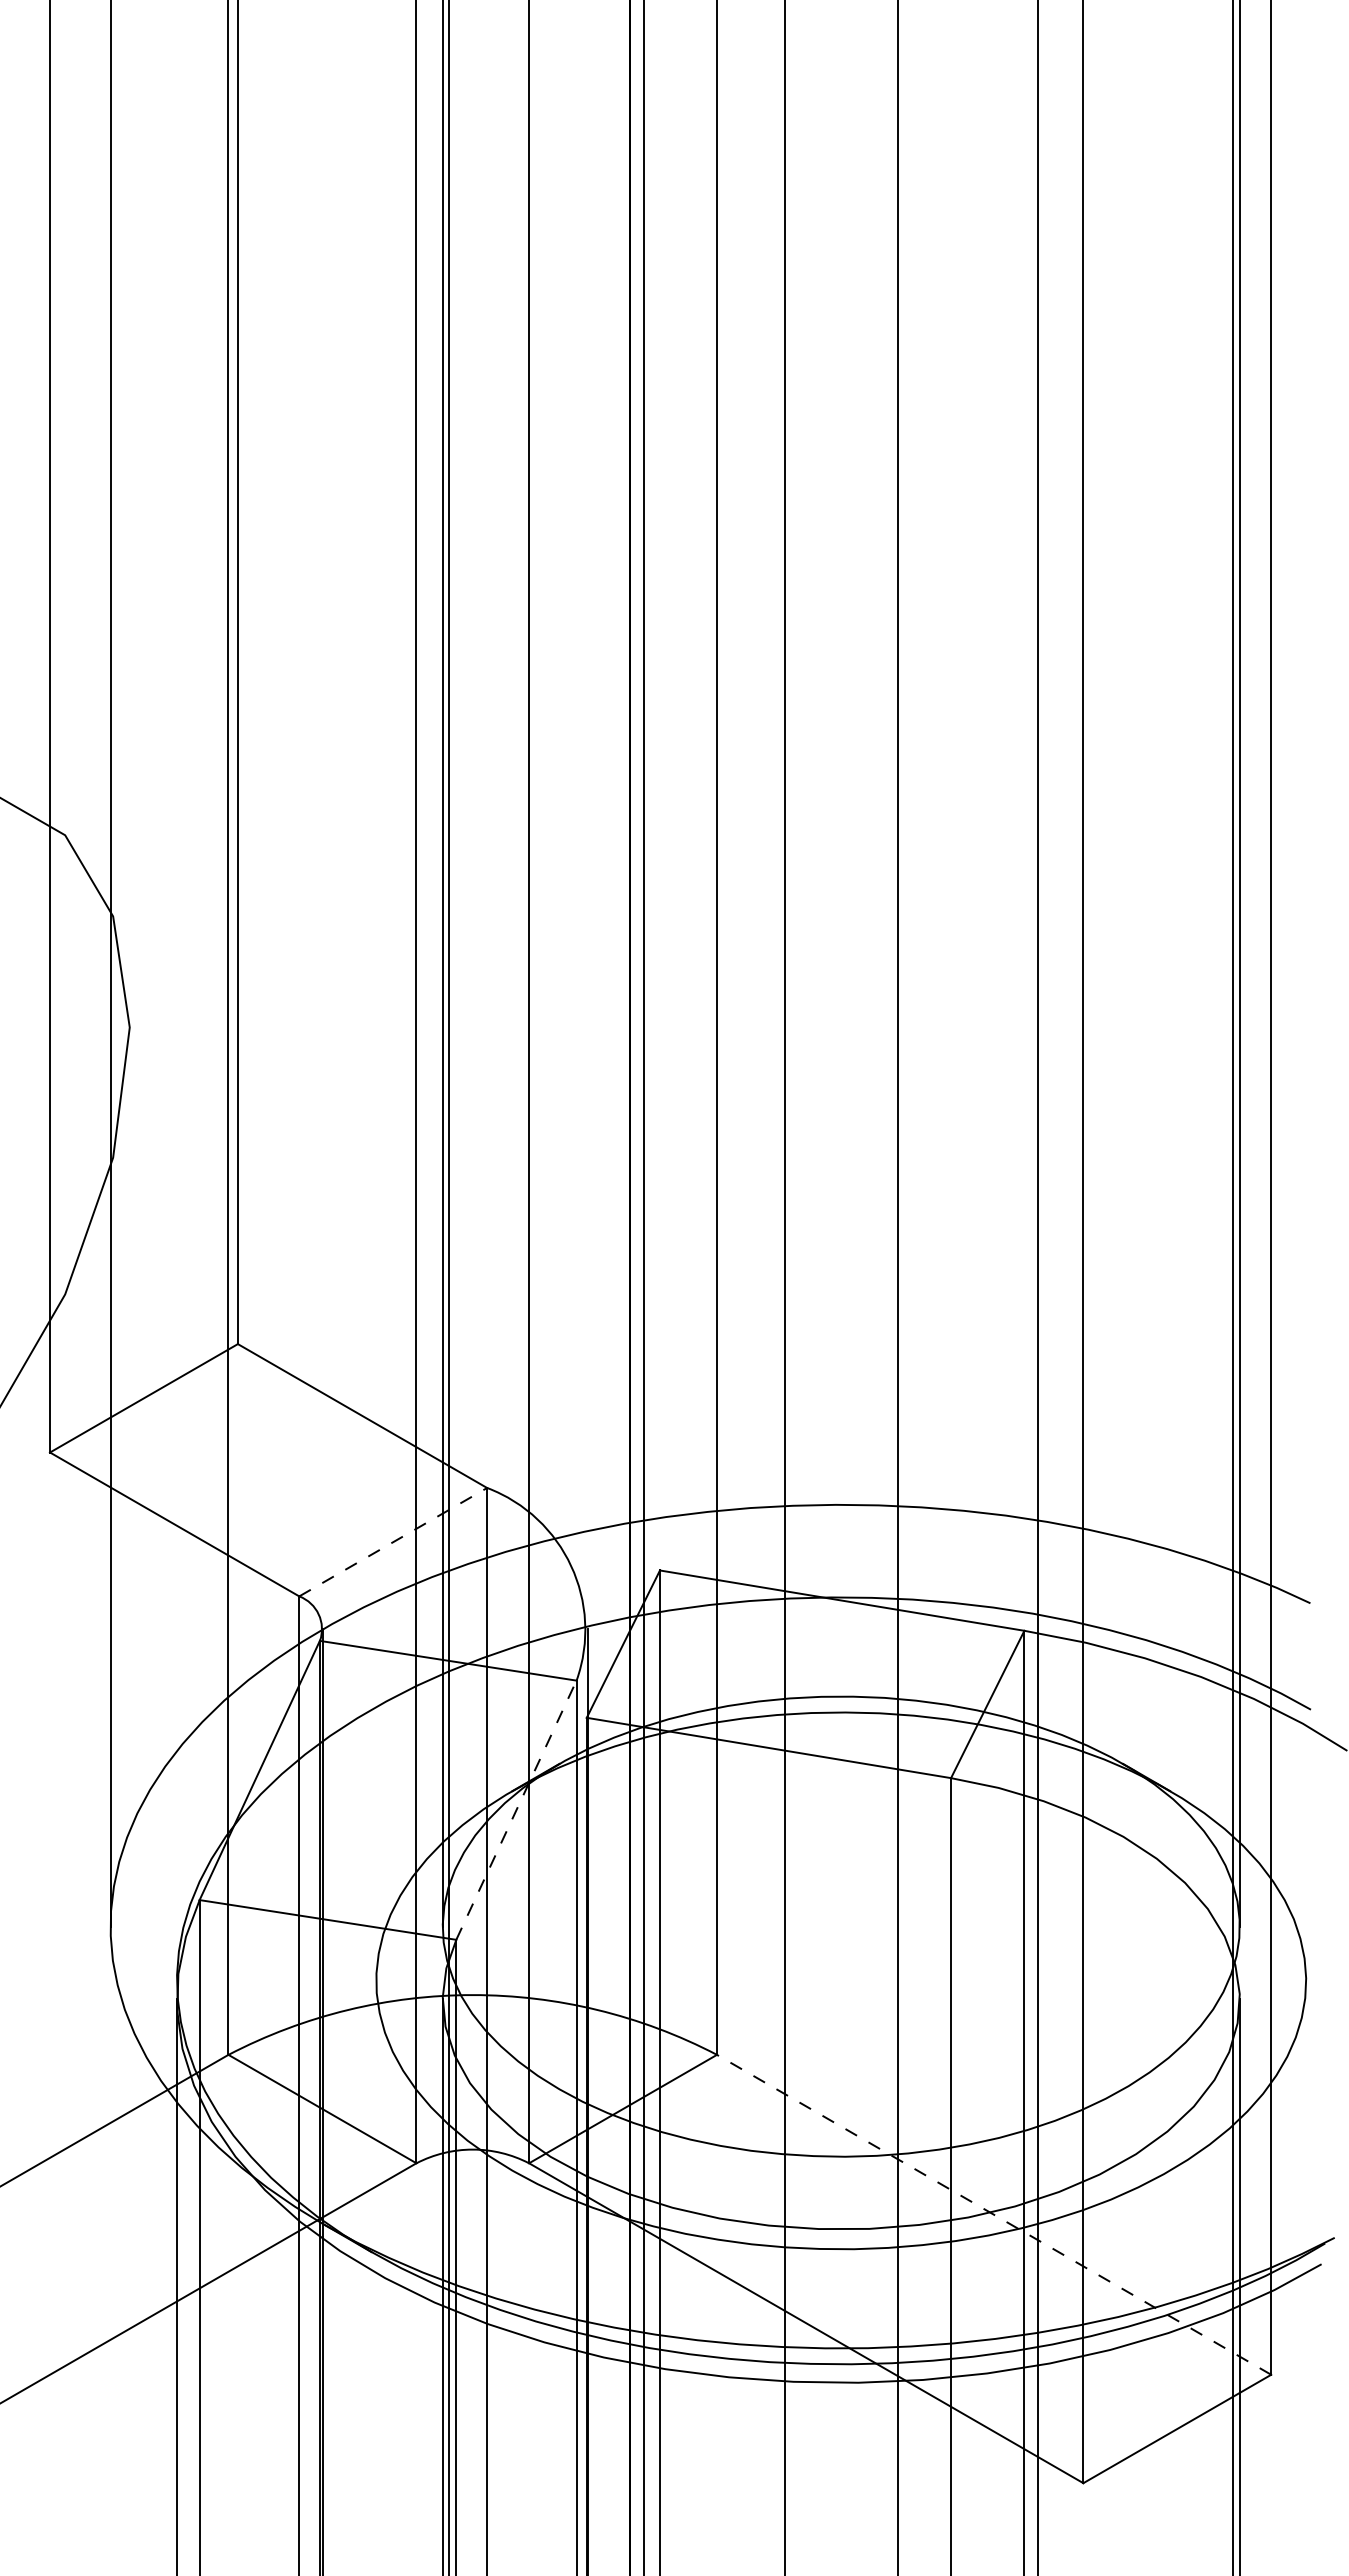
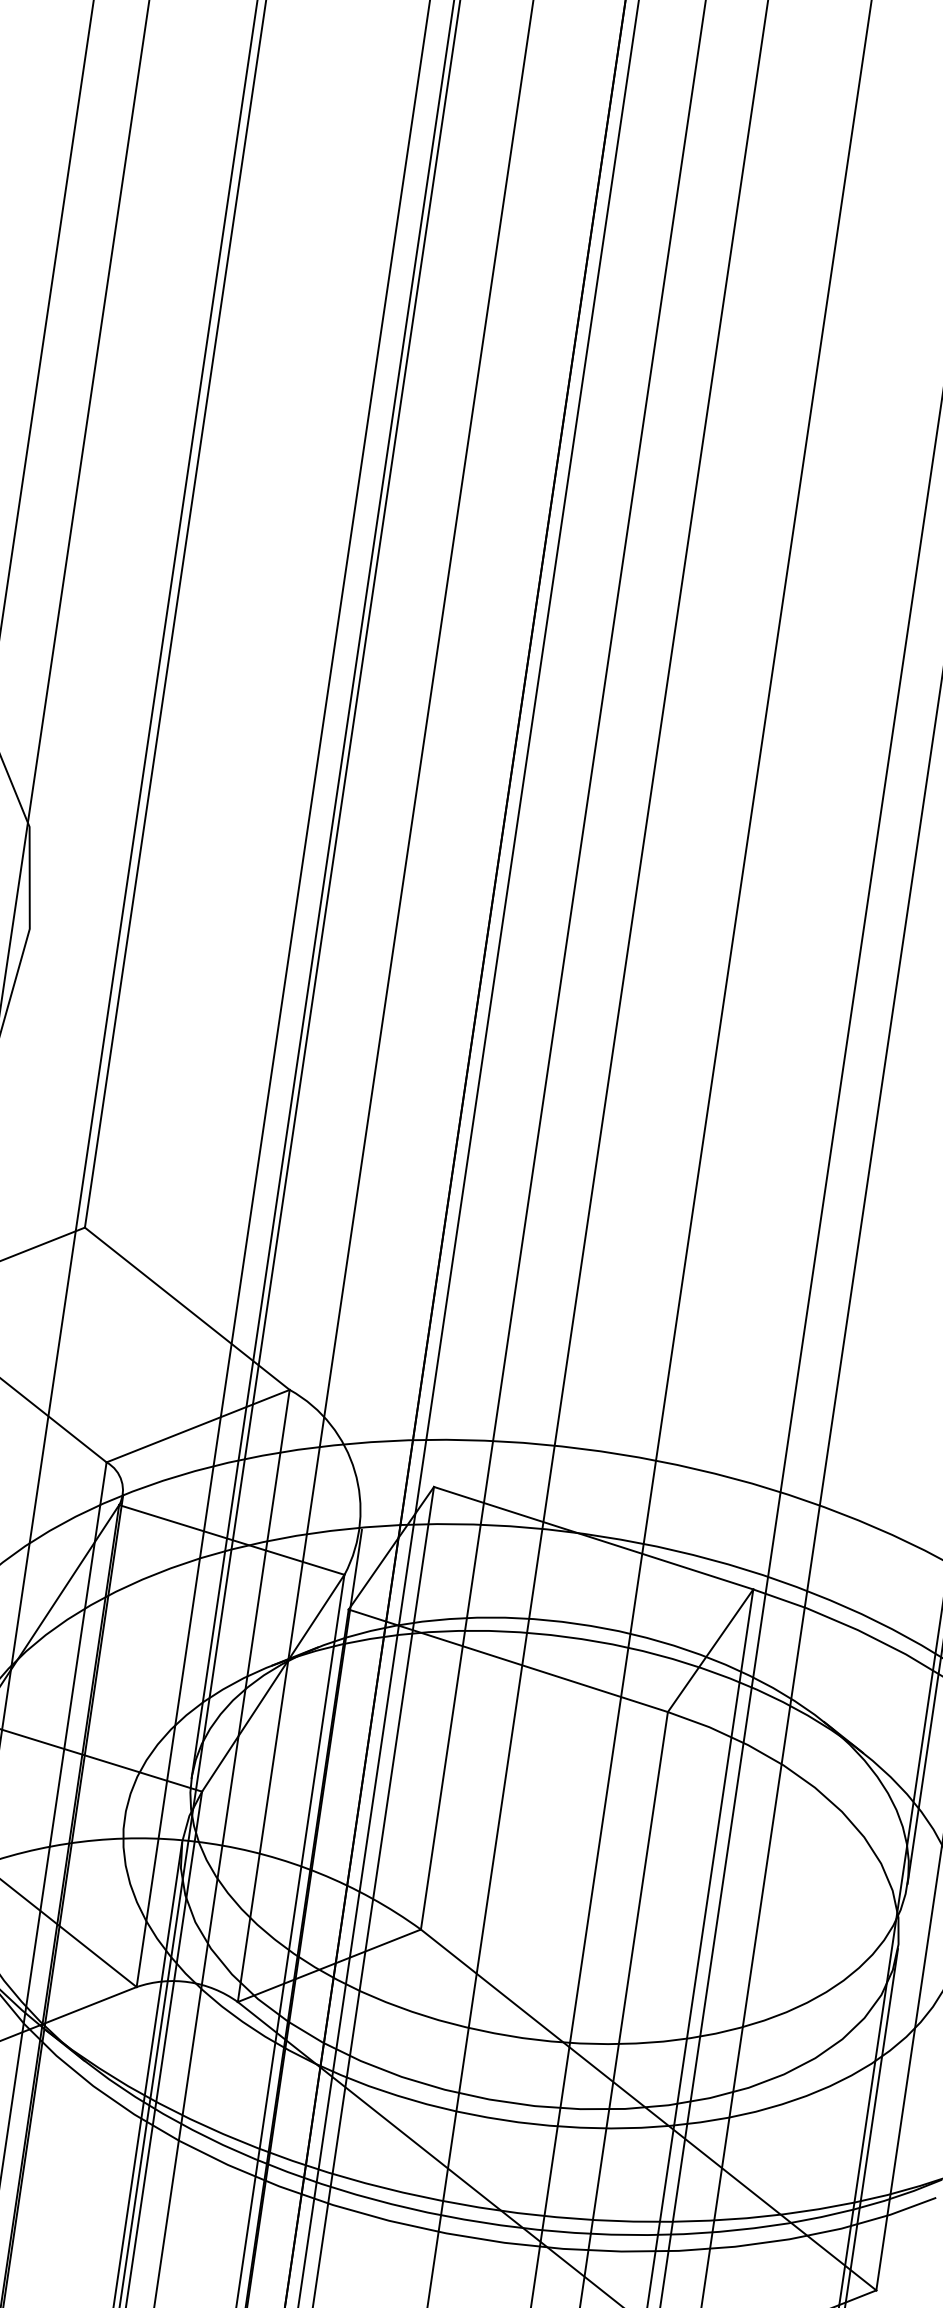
line: (393, 1541) -> (198, 1425), dashed -> solid
line: (516, 1810) -> (273, 1683), dashed -> solid
line: (994, 2214) -> (649, 2109), dashed -> solid

